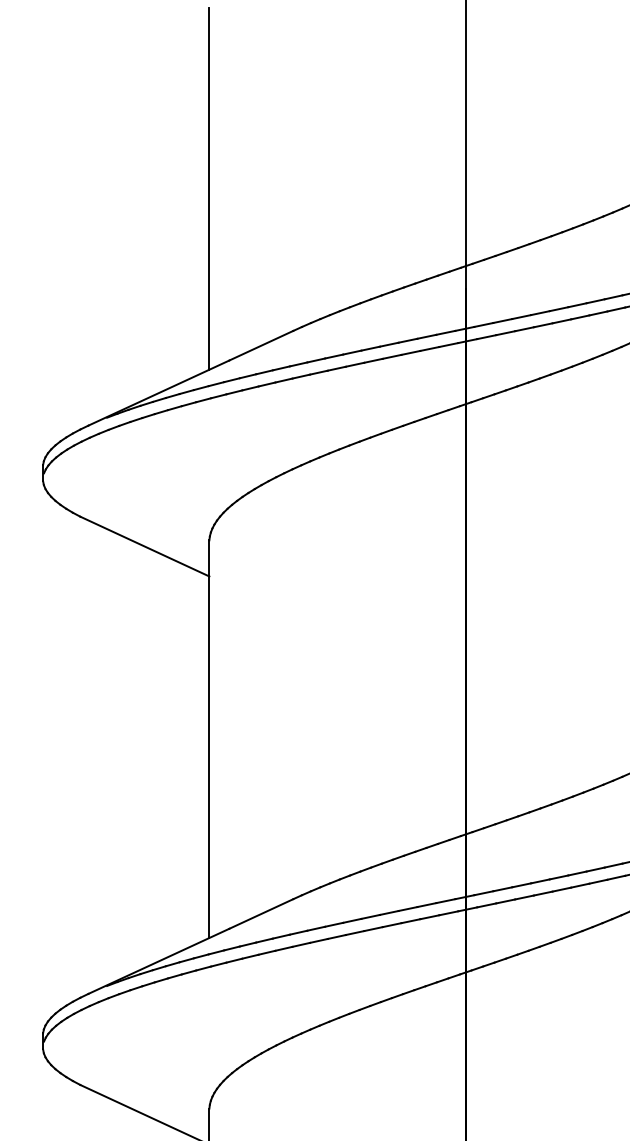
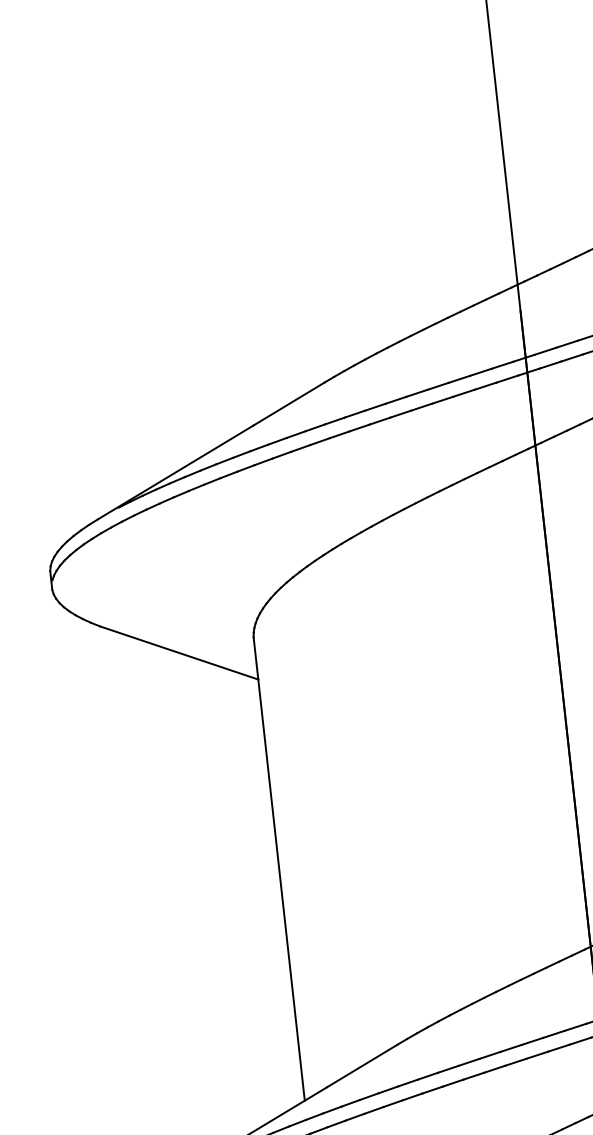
line: (209, 188) -> (208, 227), removed

